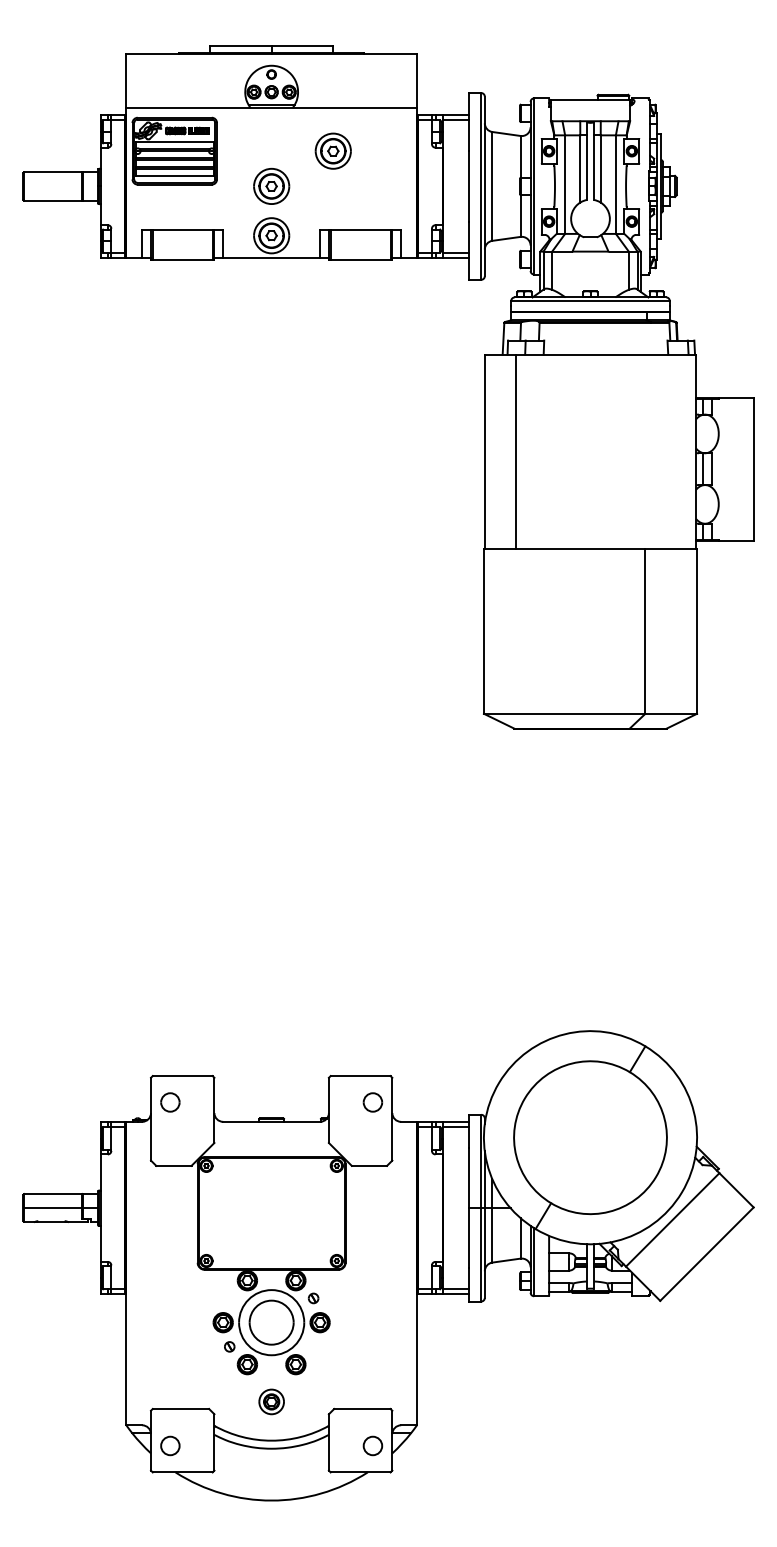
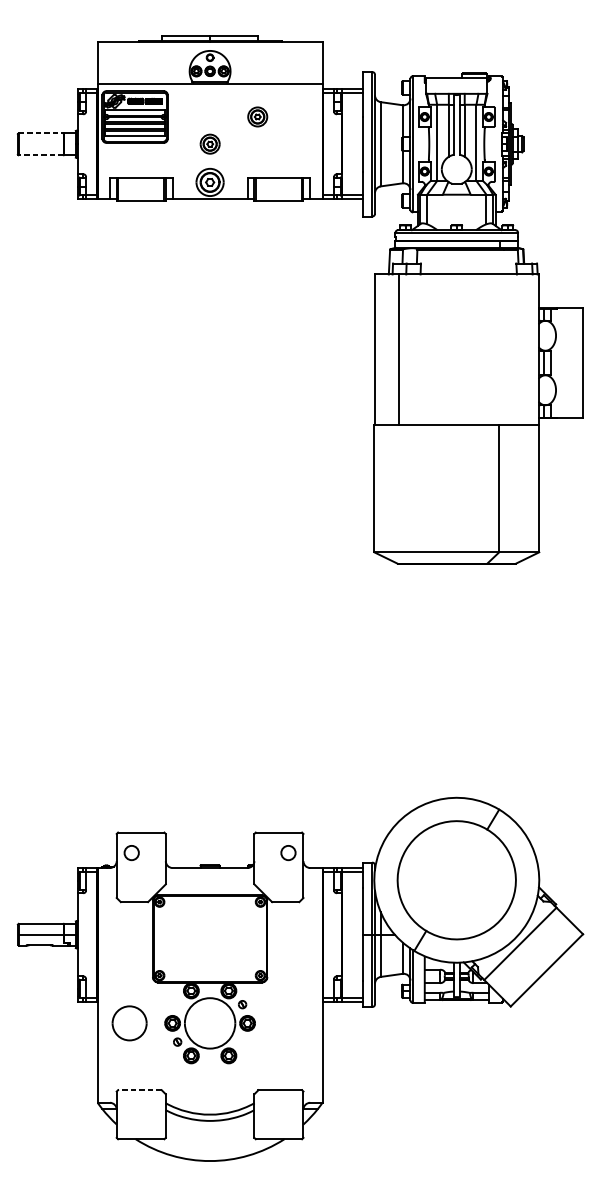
part: (332, 150) -> (257, 116), size x0.7
line: (53, 172) -> (41, 133), solid -> dashed
part: (271, 185) -> (209, 143), size x0.7
line: (52, 200) -> (40, 155), solid -> dashed
part: (271, 1322) -> (129, 1023), moved
part: (271, 1401) -> (209, 1084), removed
line: (180, 1408) -> (139, 1089), solid -> dashed
part: (170, 1445) -> (131, 1118), removed
part: (372, 1445) -> (288, 1118), removed

